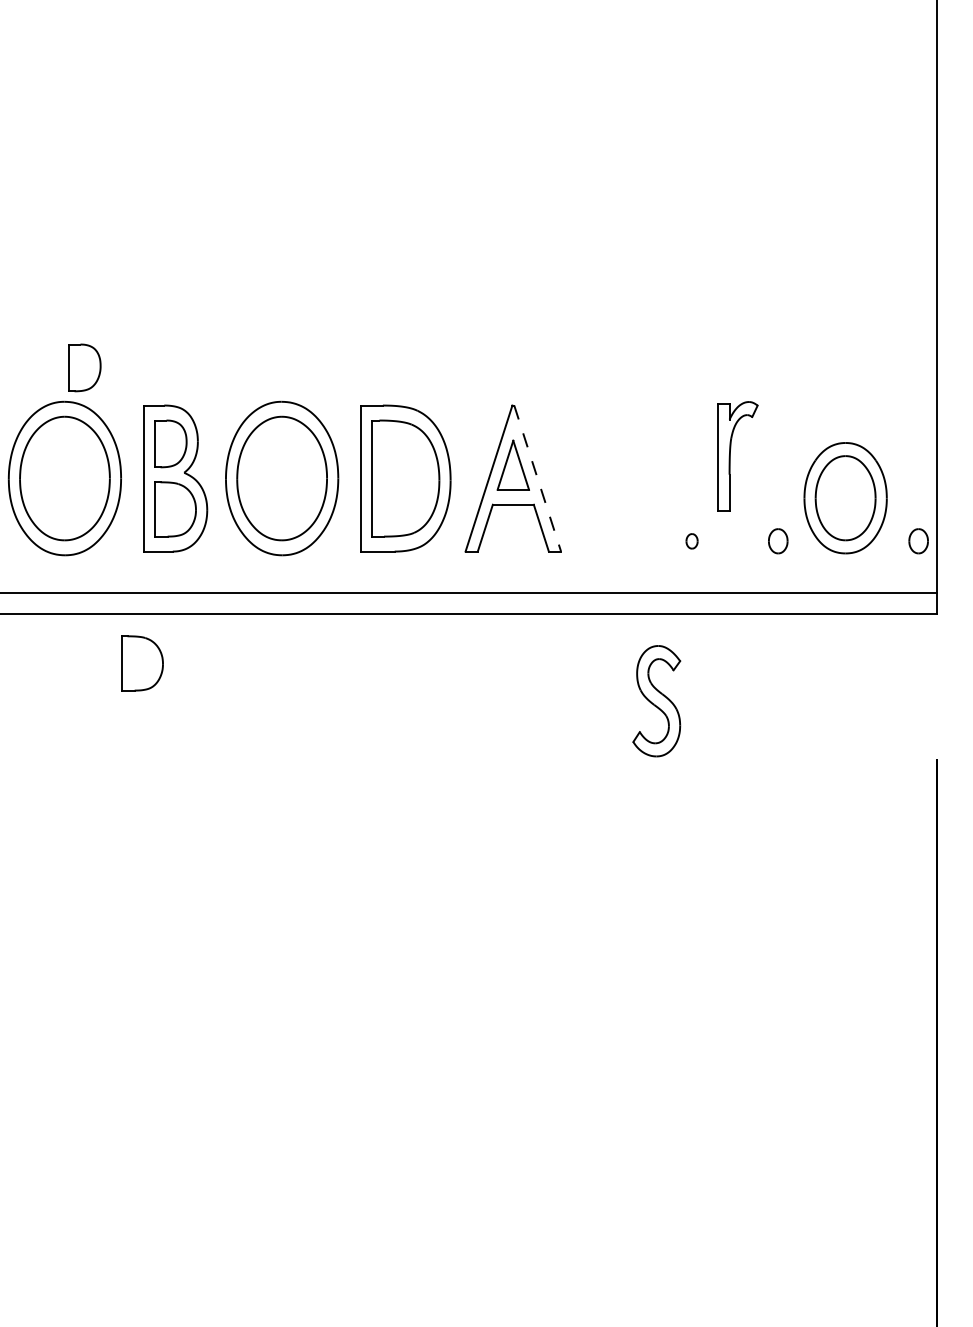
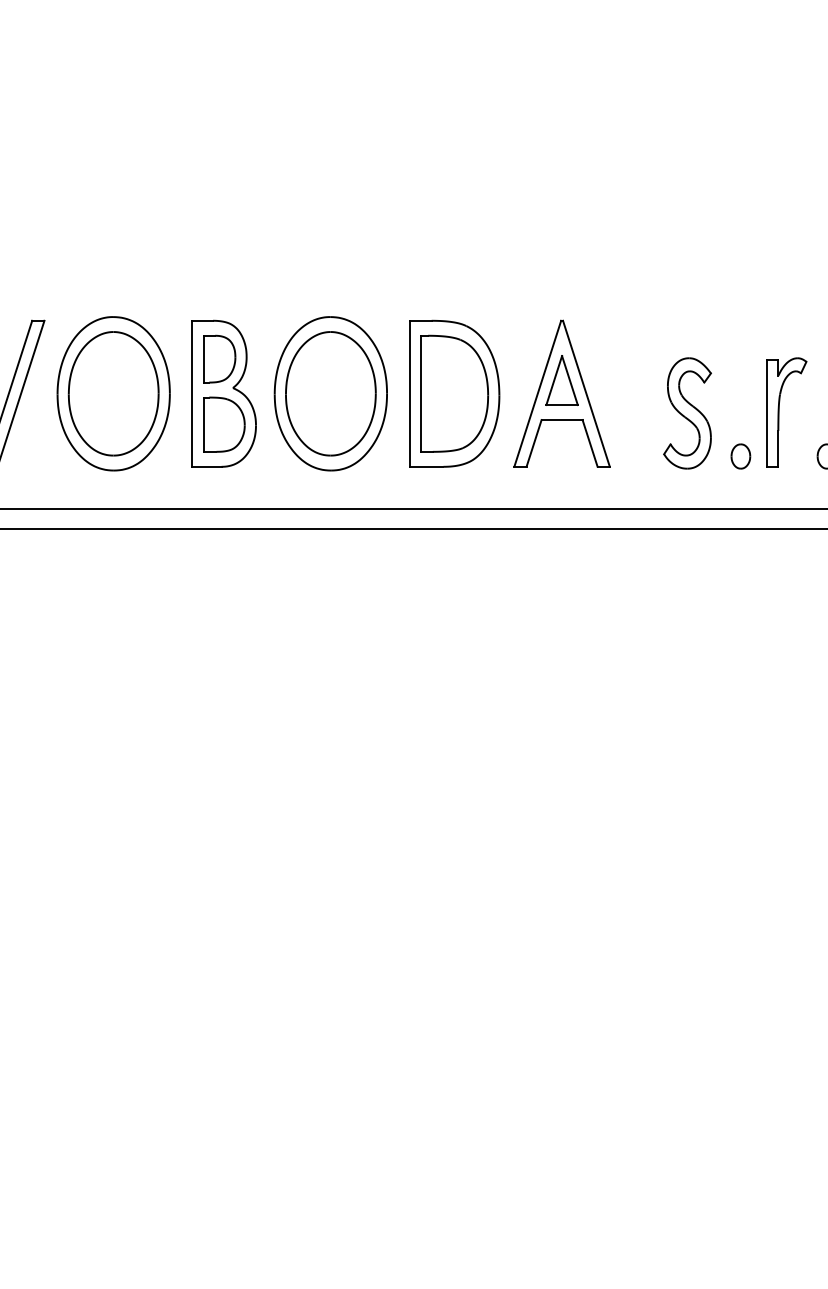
part: (84, 367) -> (133, 282), removed
part: (730, 456) -> (779, 412), moved
line: (537, 478) -> (586, 393), dashed -> solid
part: (691, 541) -> (740, 456), size x1.67
part: (142, 663) -> (191, 578), removed
part: (656, 701) -> (687, 413), moved

